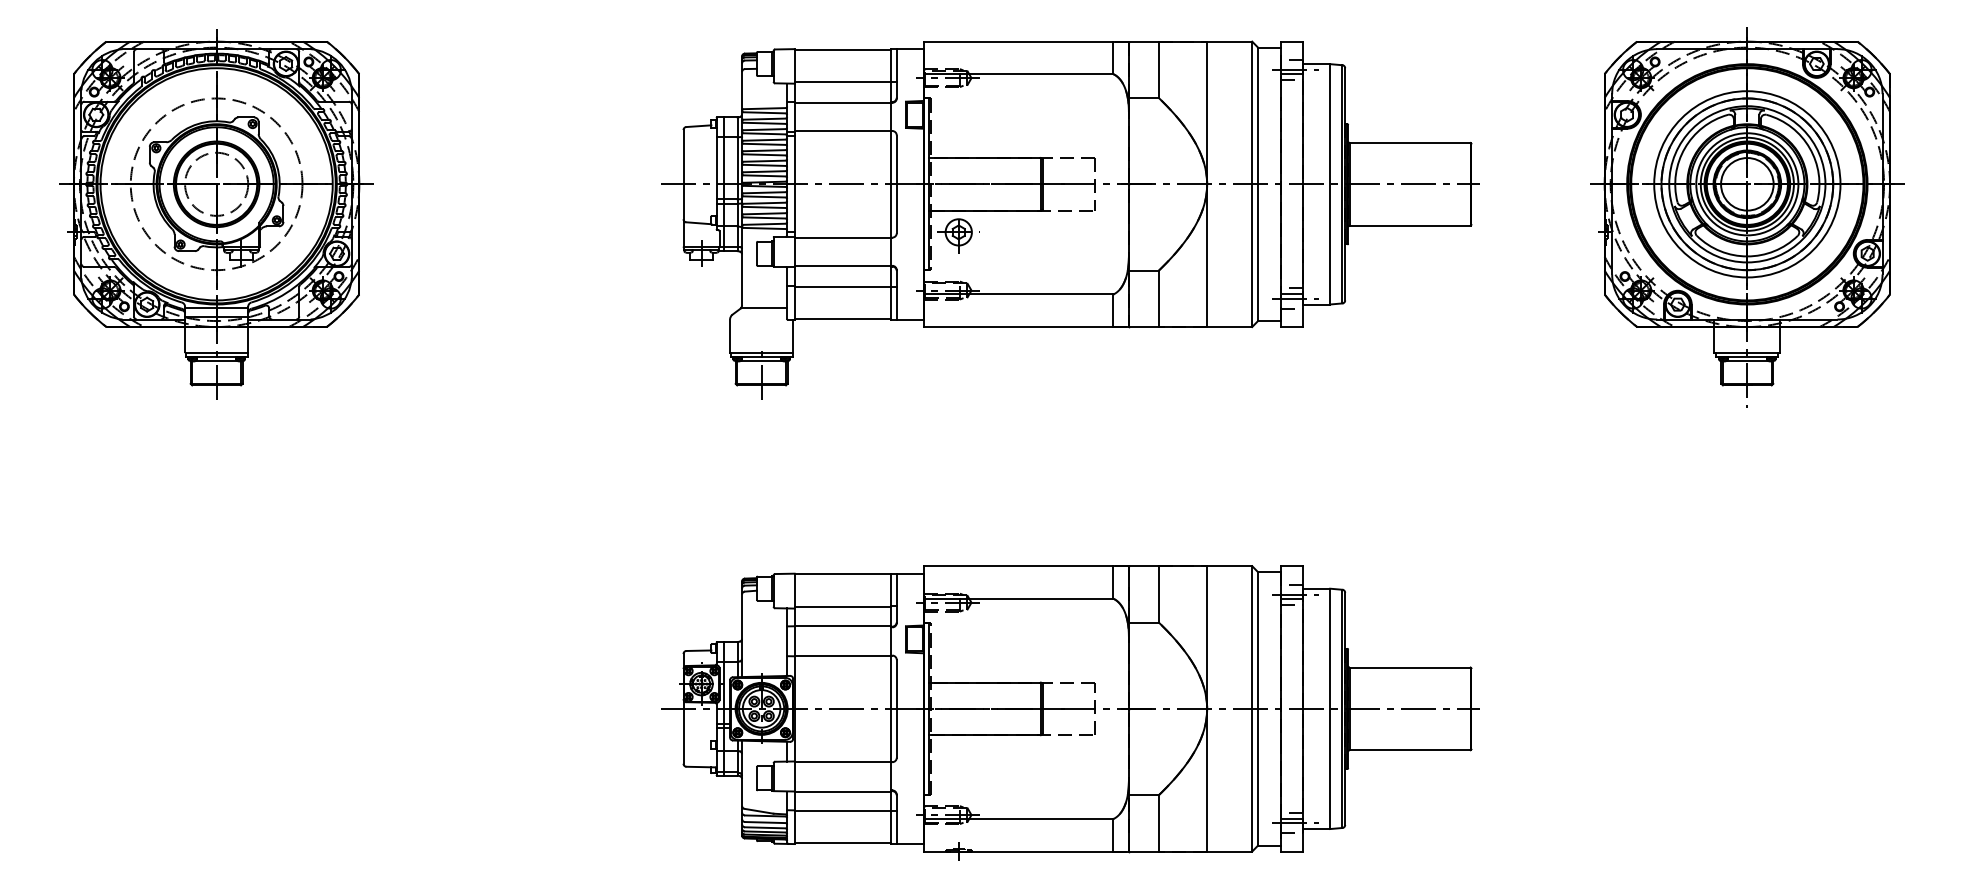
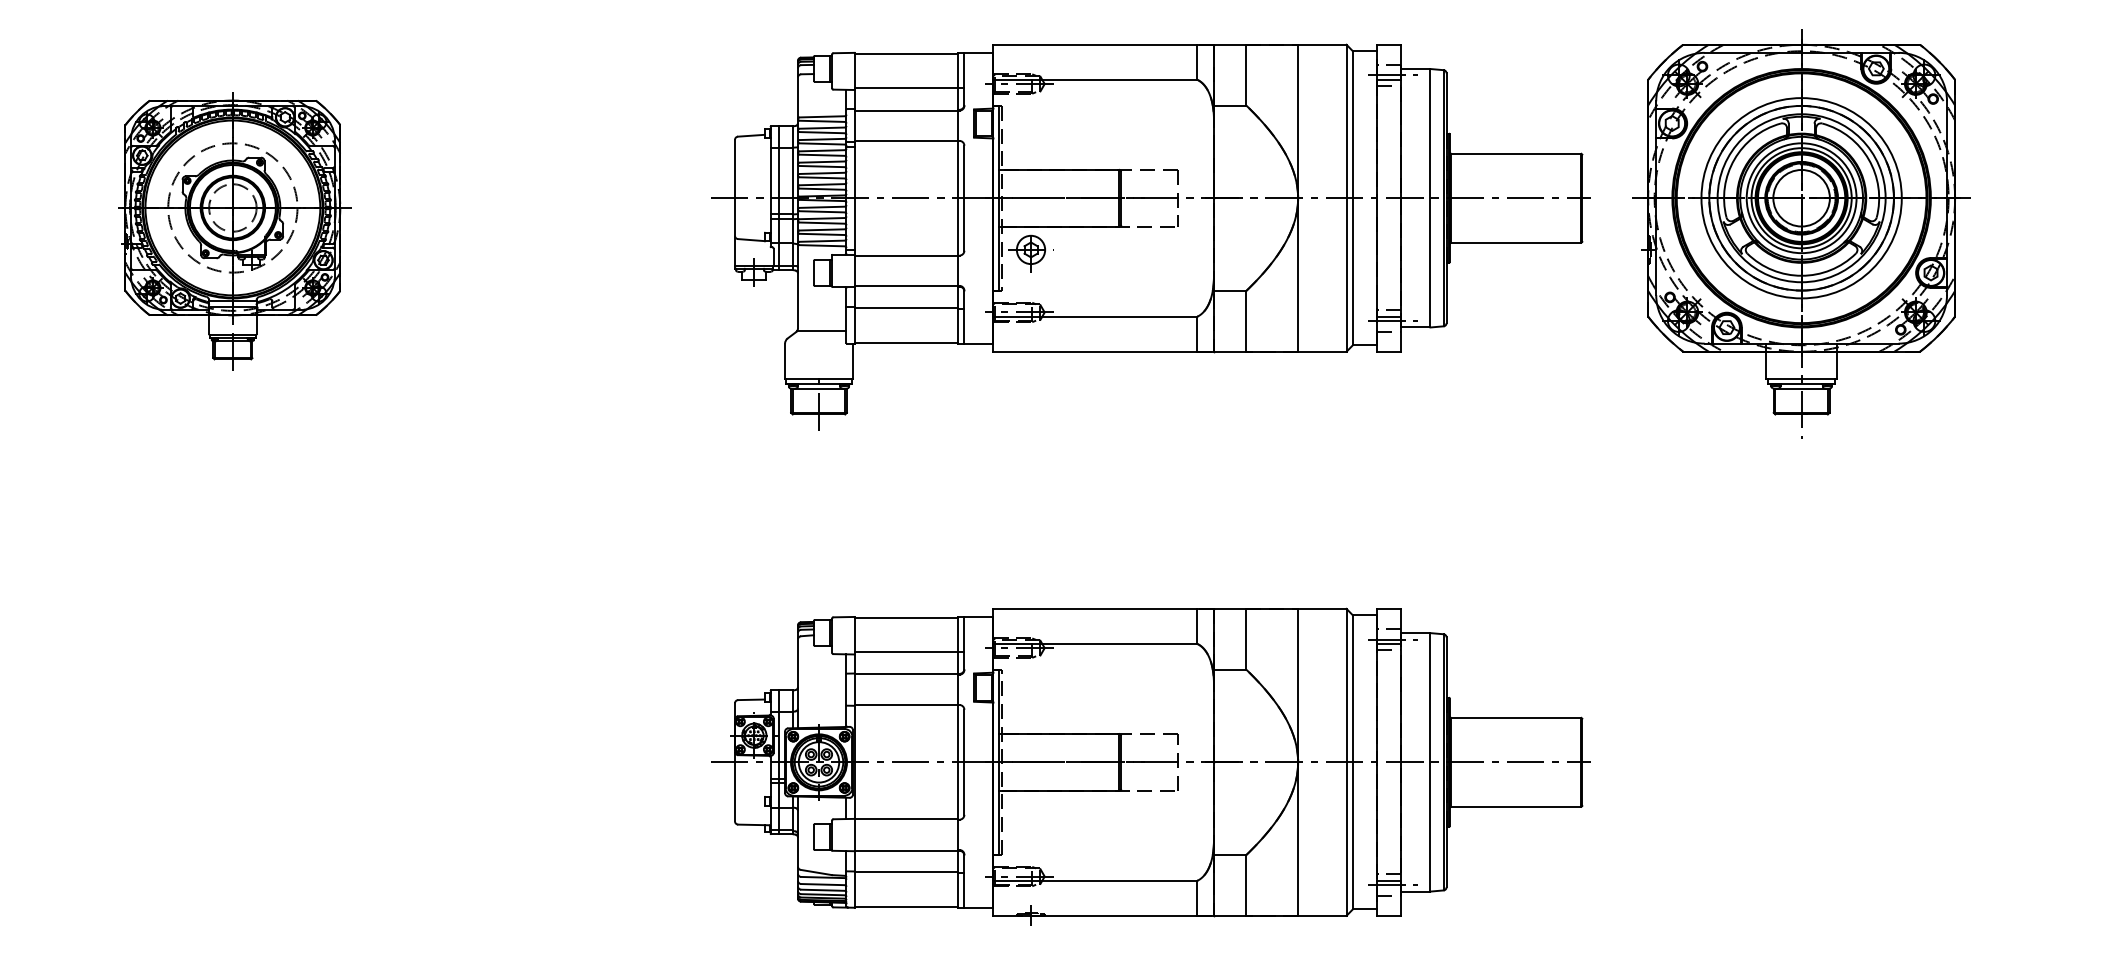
part: (216, 214) -> (232, 230), size x0.7
part: (1747, 217) -> (1801, 233), moved

